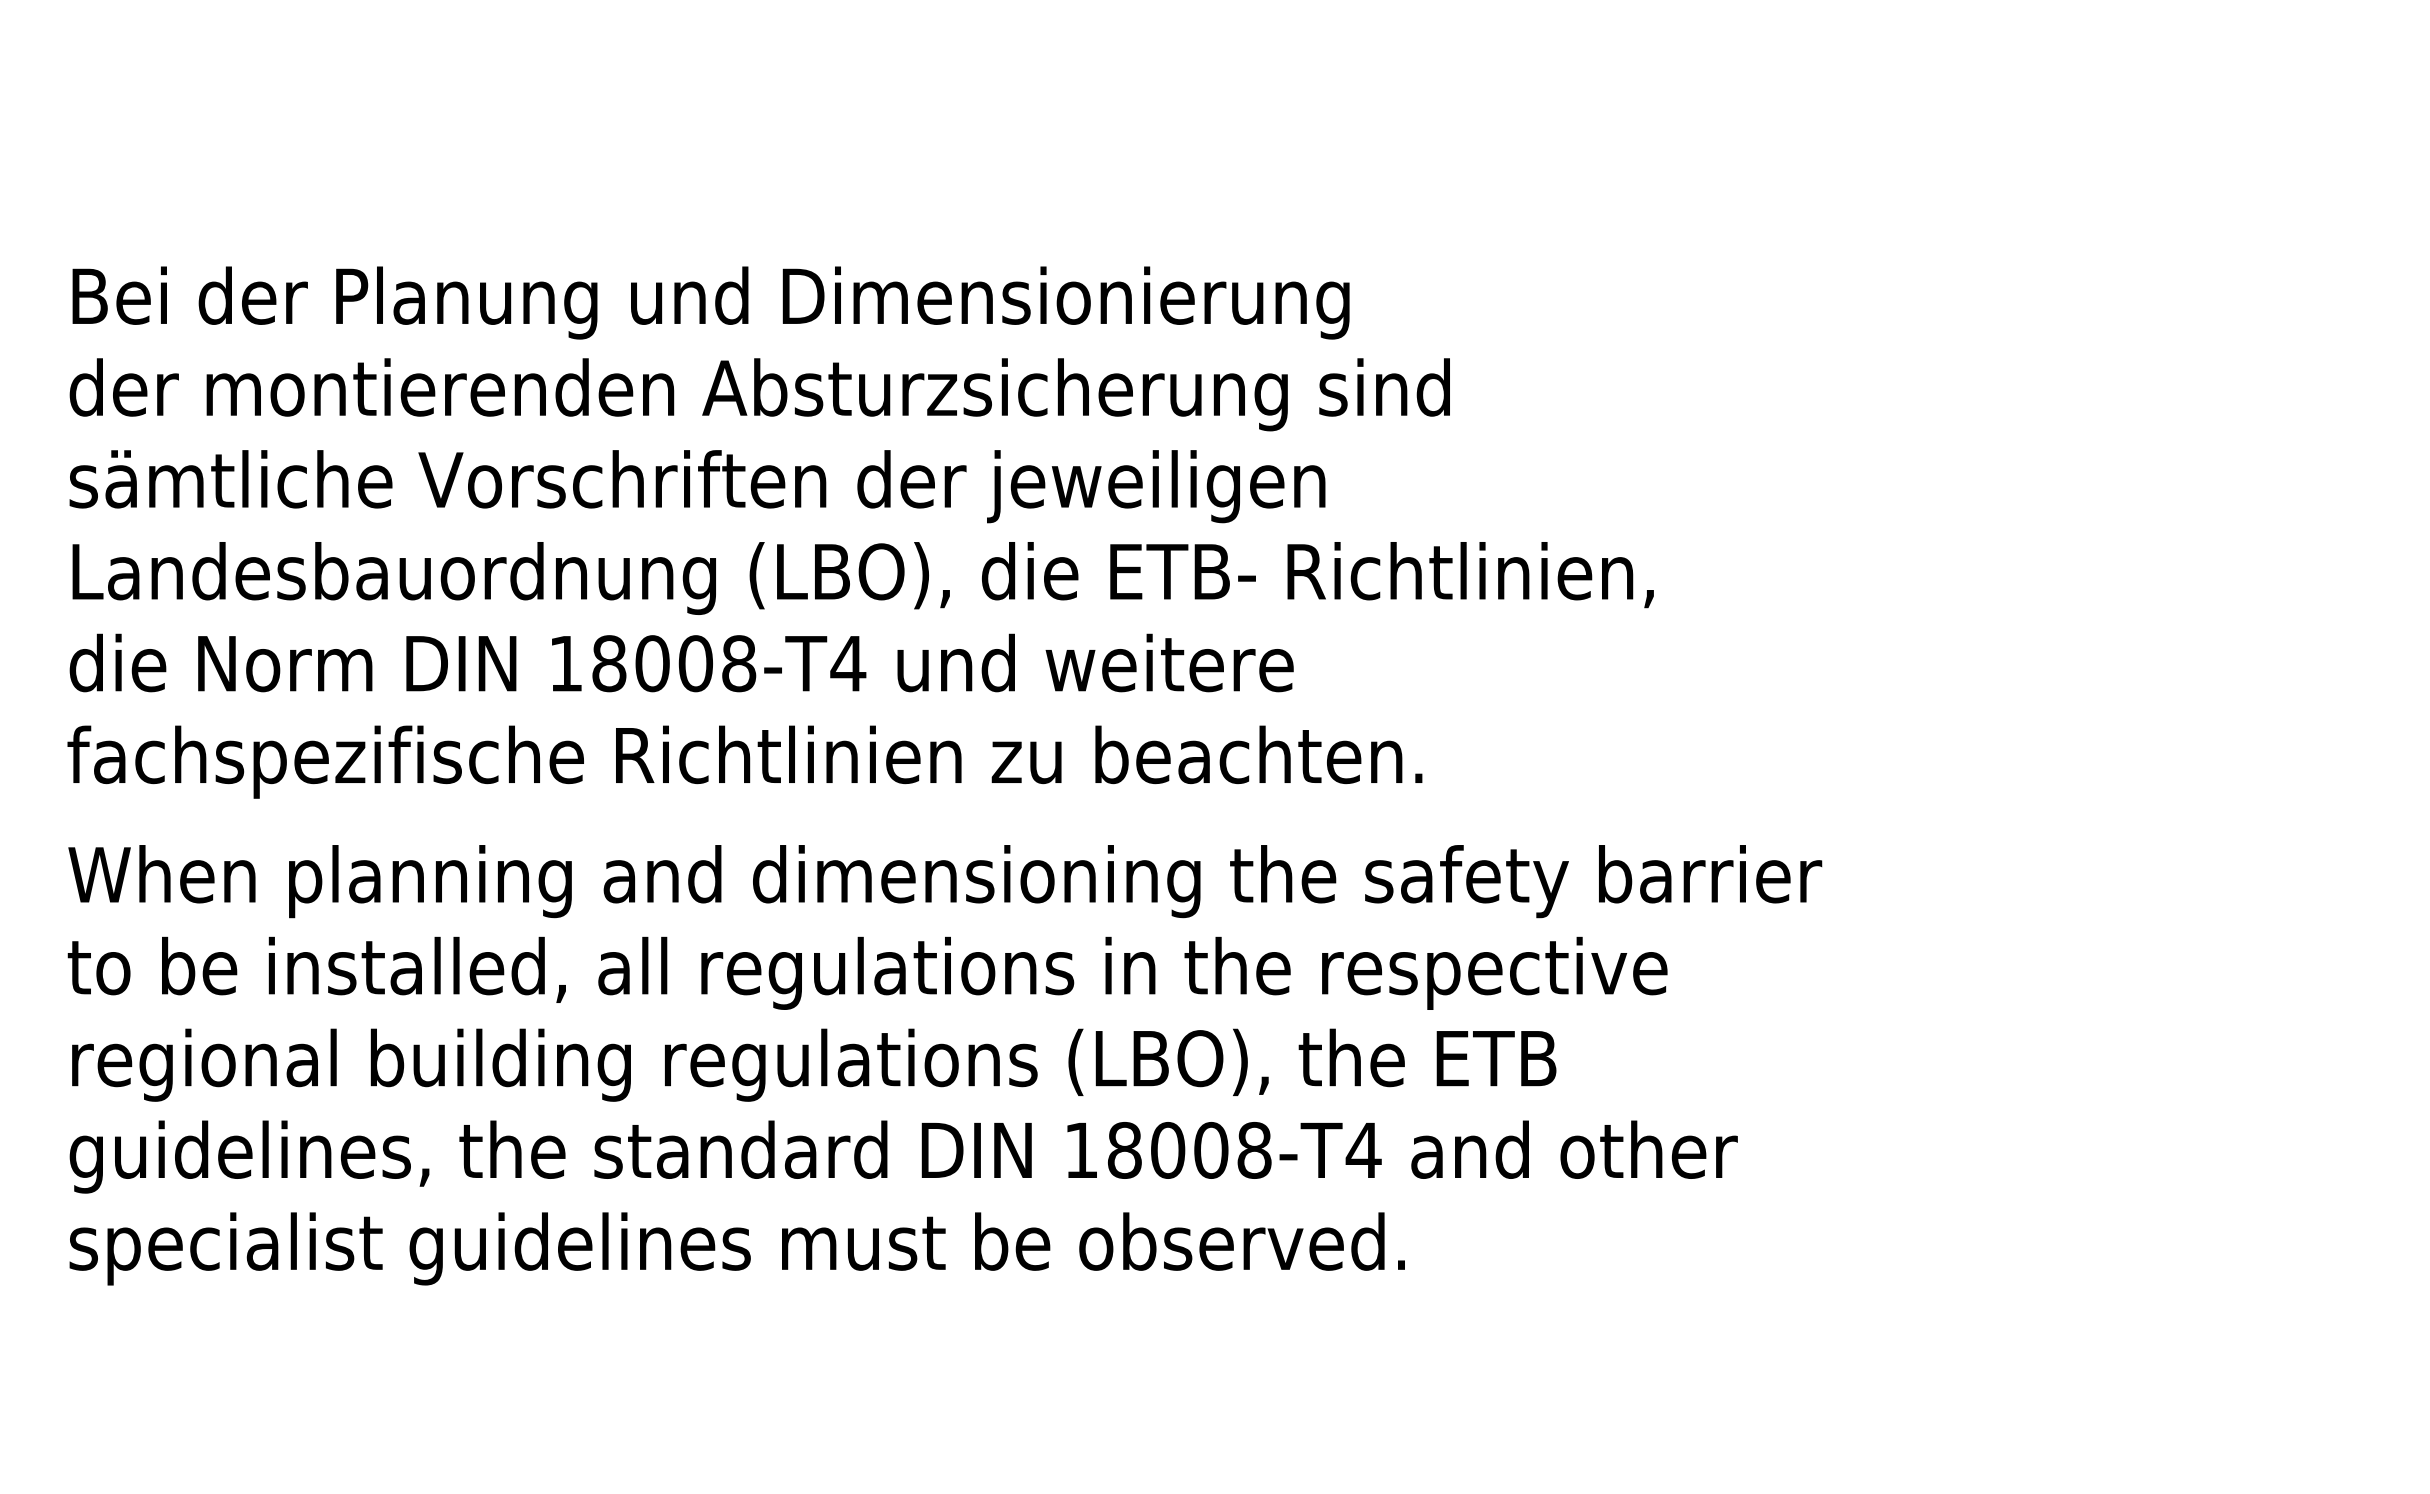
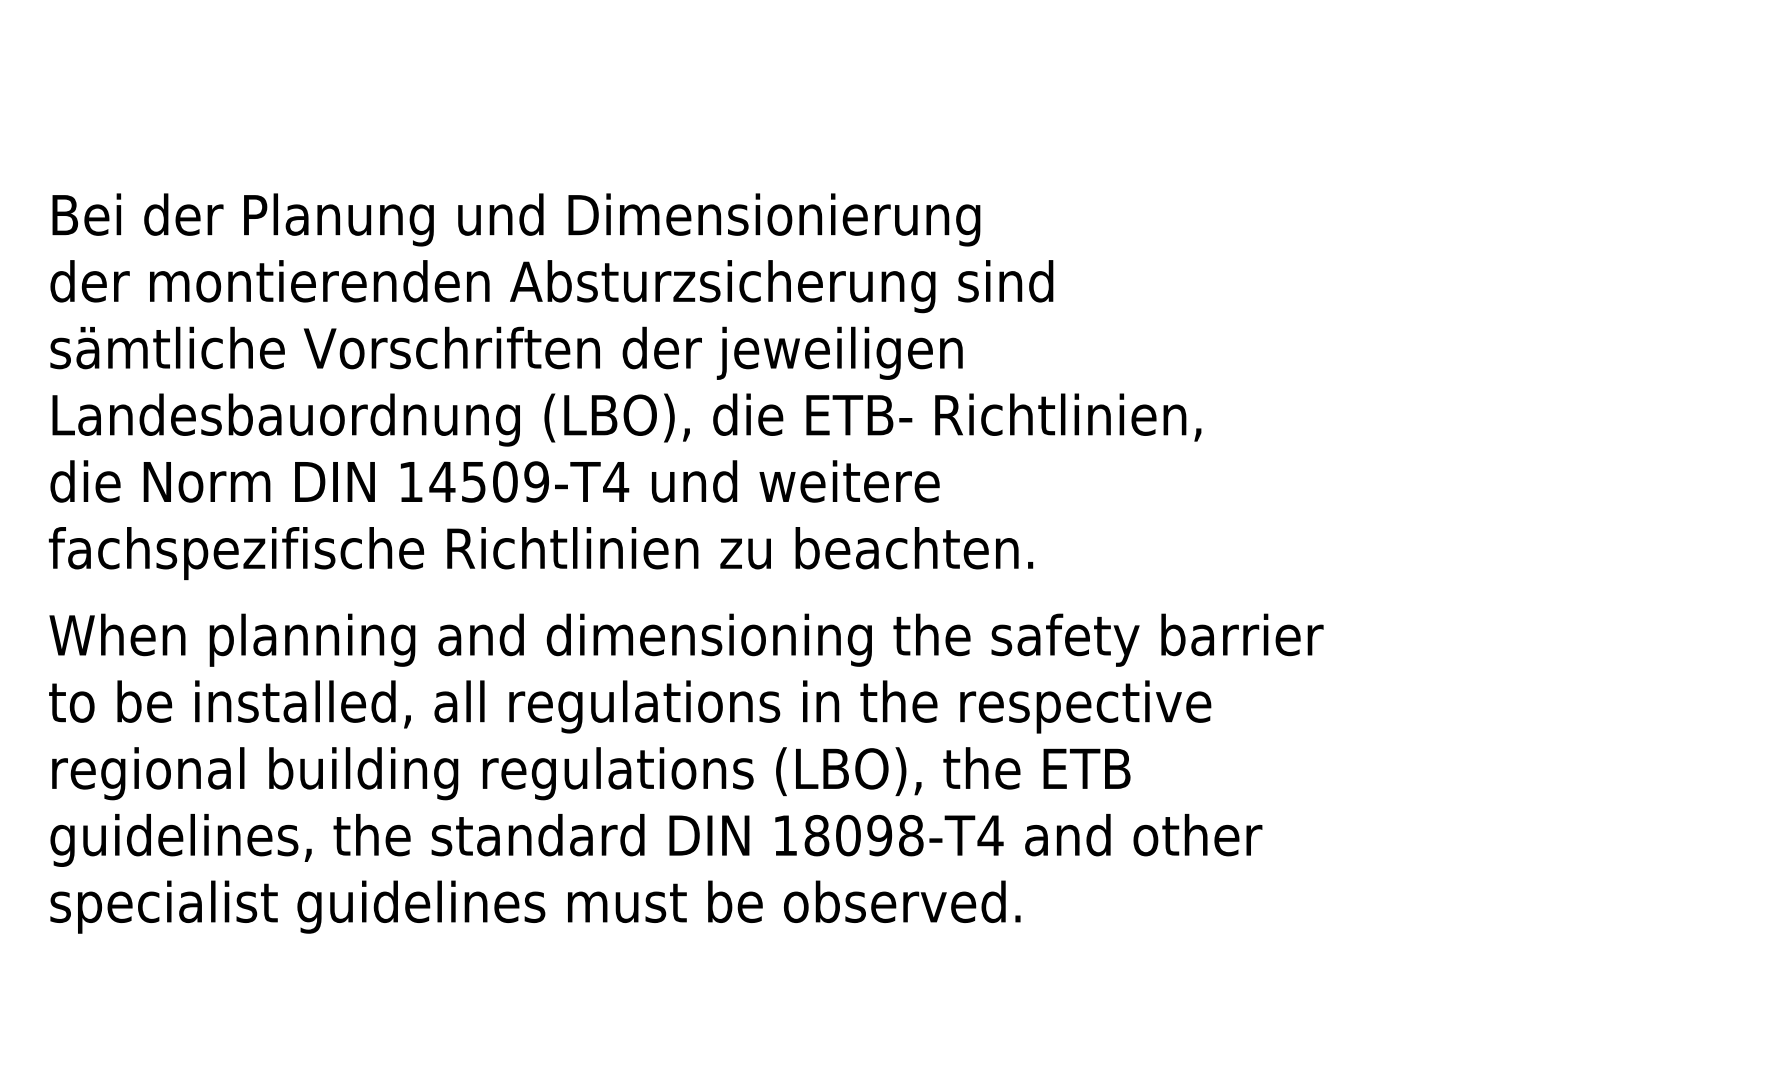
text: (673, 663) -> (489, 481), 18008-T4 -> 14509-T4
text: (1211, 1150) -> (879, 835), 18008-T4 -> 18098-T4

